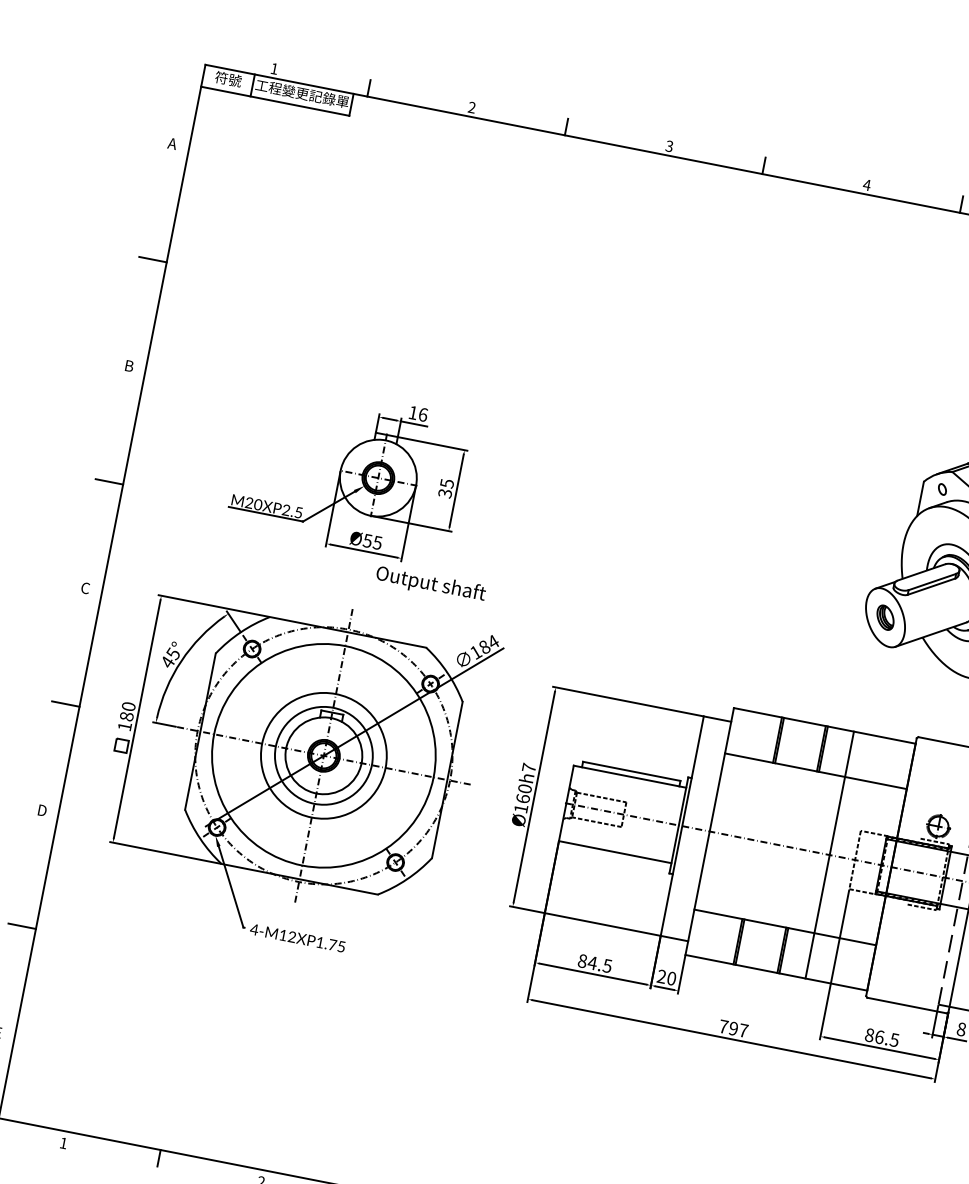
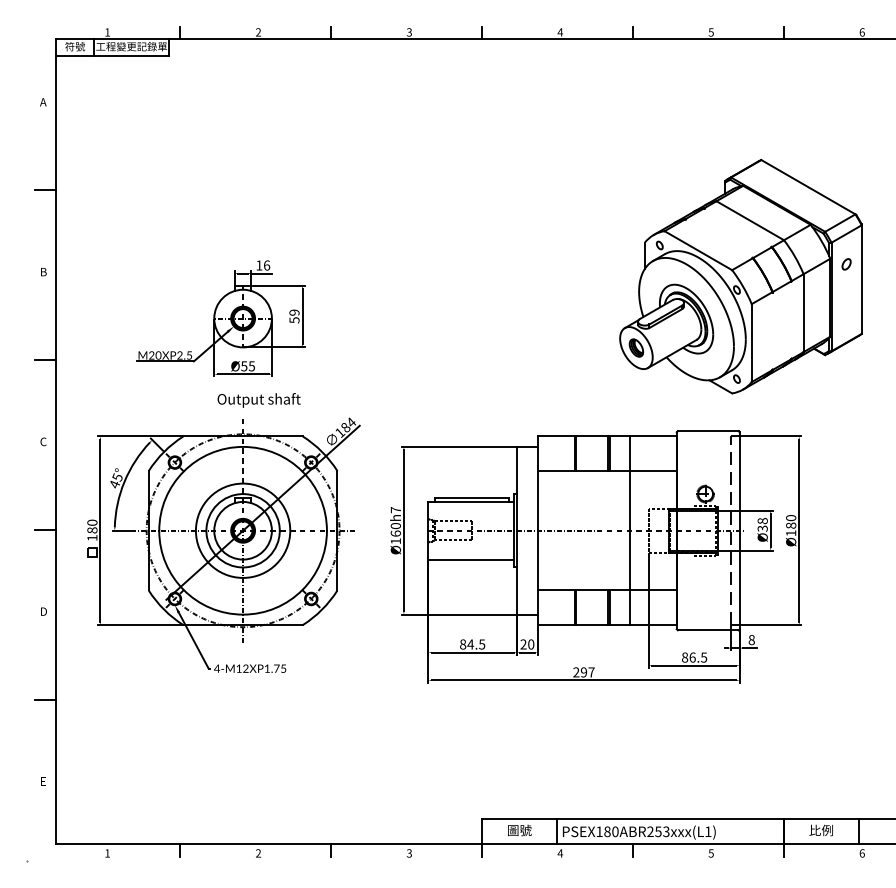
text: (446, 488) -> (294, 316), 35 -> 59
text: (430, 584) -> (258, 400), moved
text: (723, 1026) -> (576, 672), 797 -> 297

